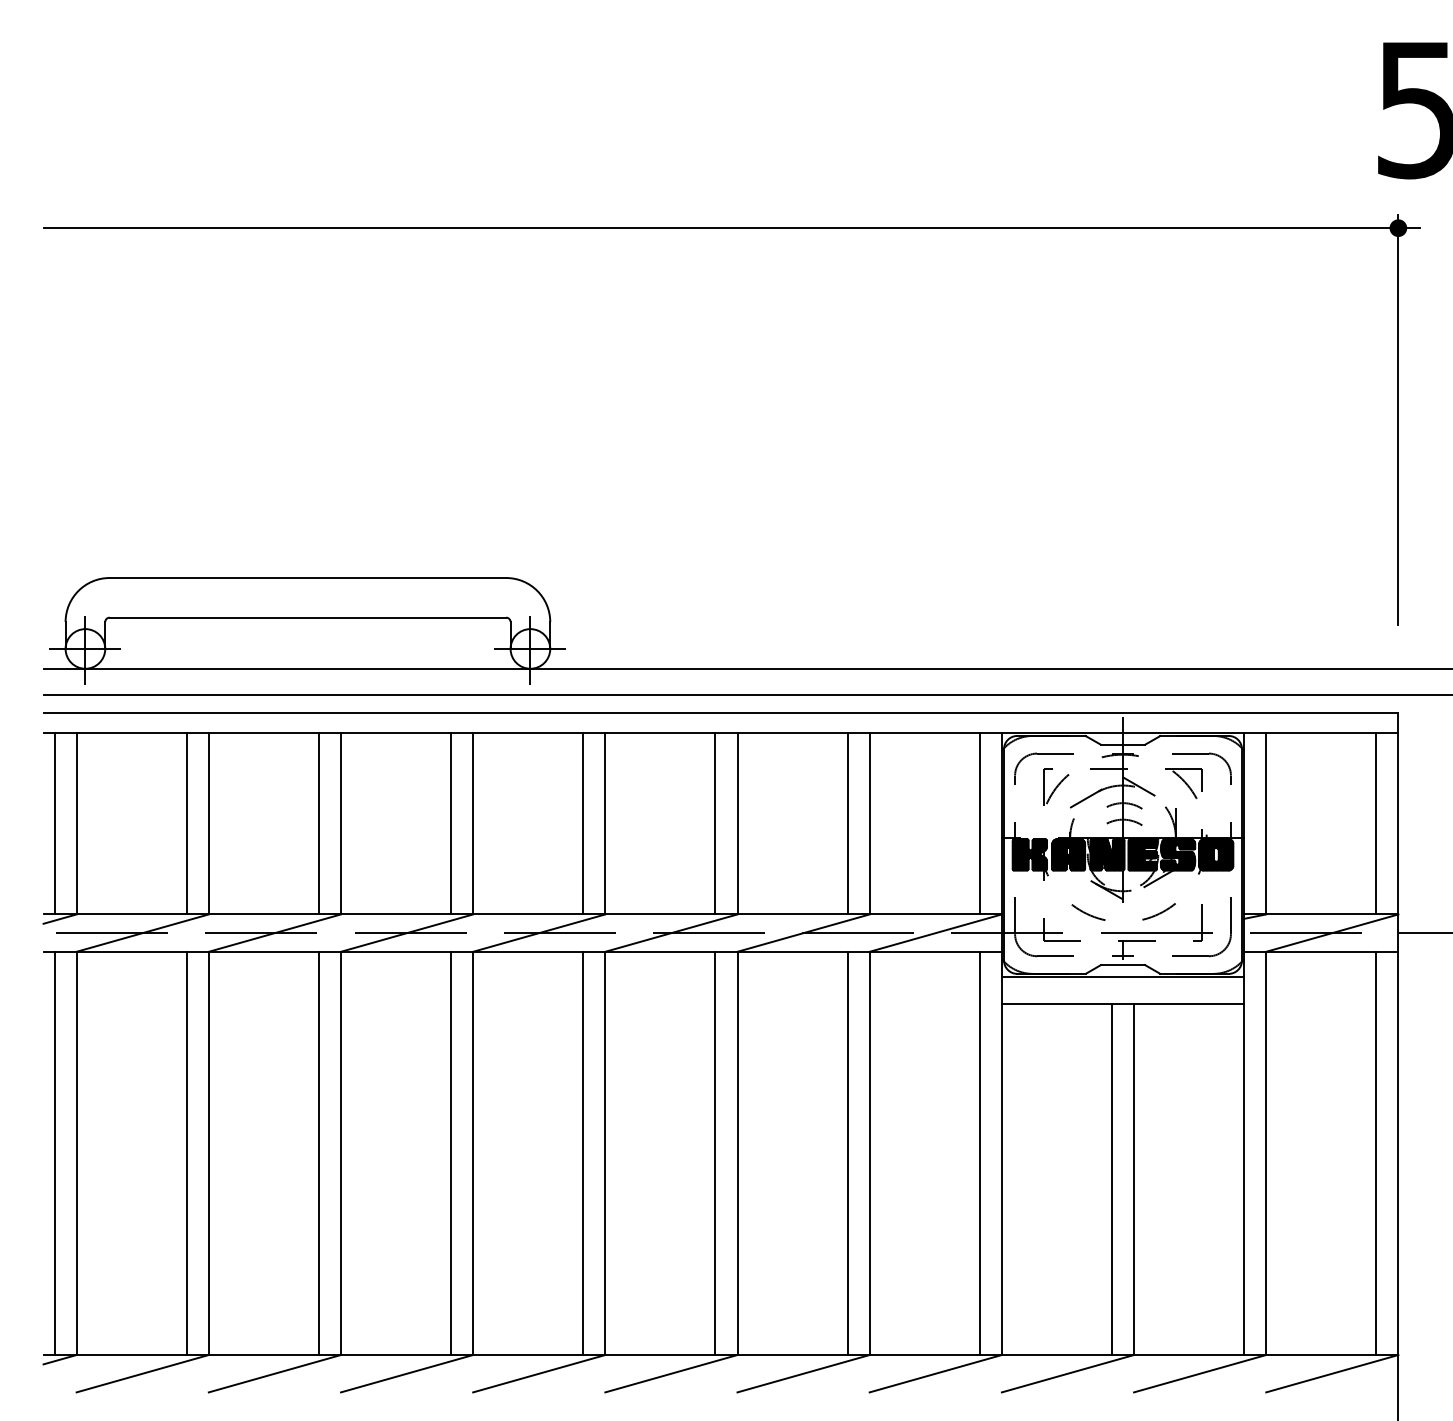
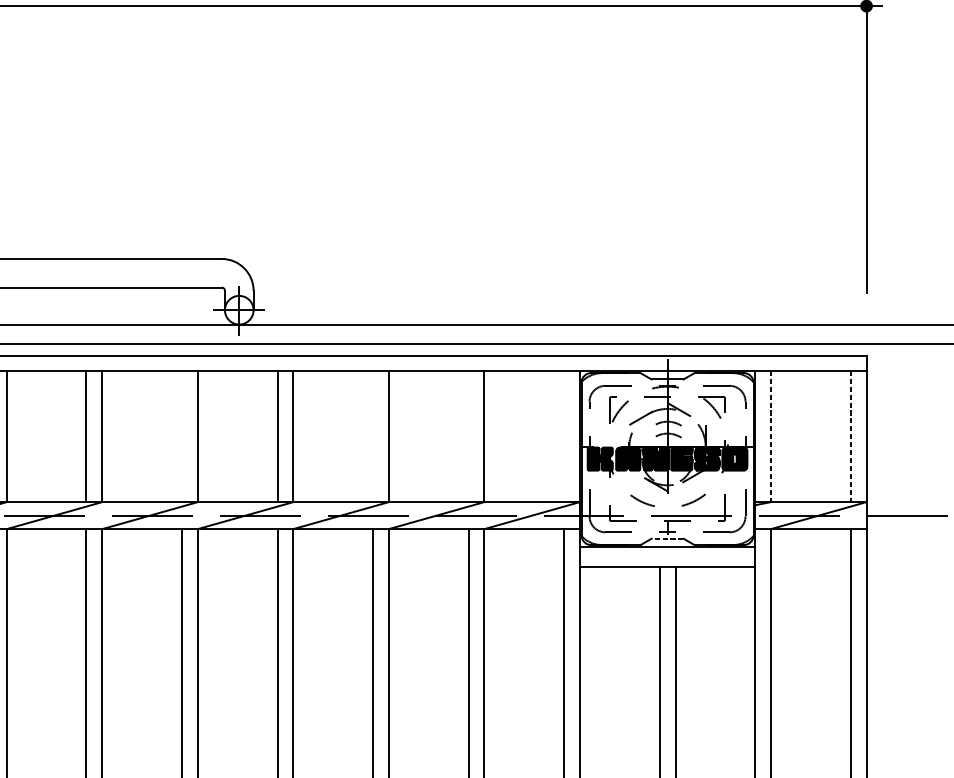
line: (451, 823) -> (182, 436), removed
line: (715, 823) -> (373, 436), removed
line: (847, 823) -> (468, 436), removed
line: (979, 823) -> (563, 436), removed
line: (1266, 823) -> (771, 436), solid -> dashed
line: (1376, 823) -> (850, 436), solid -> dashed
line: (1122, 965) -> (667, 539), solid -> dashed

